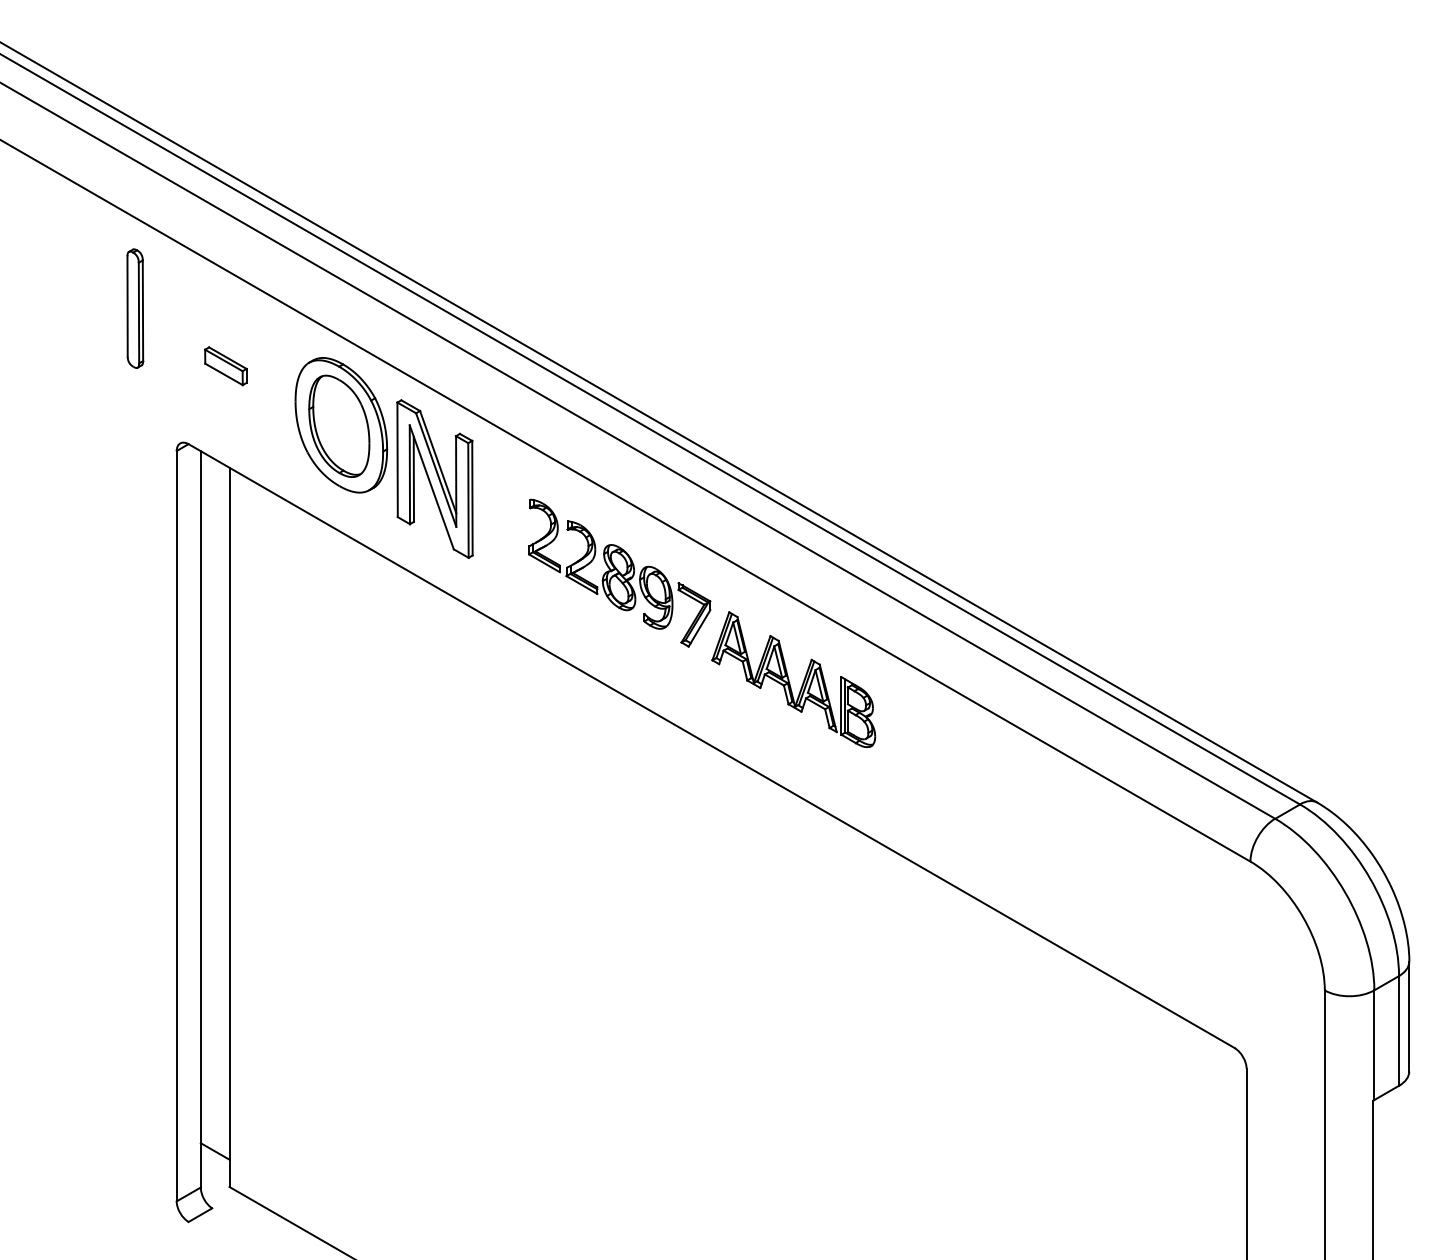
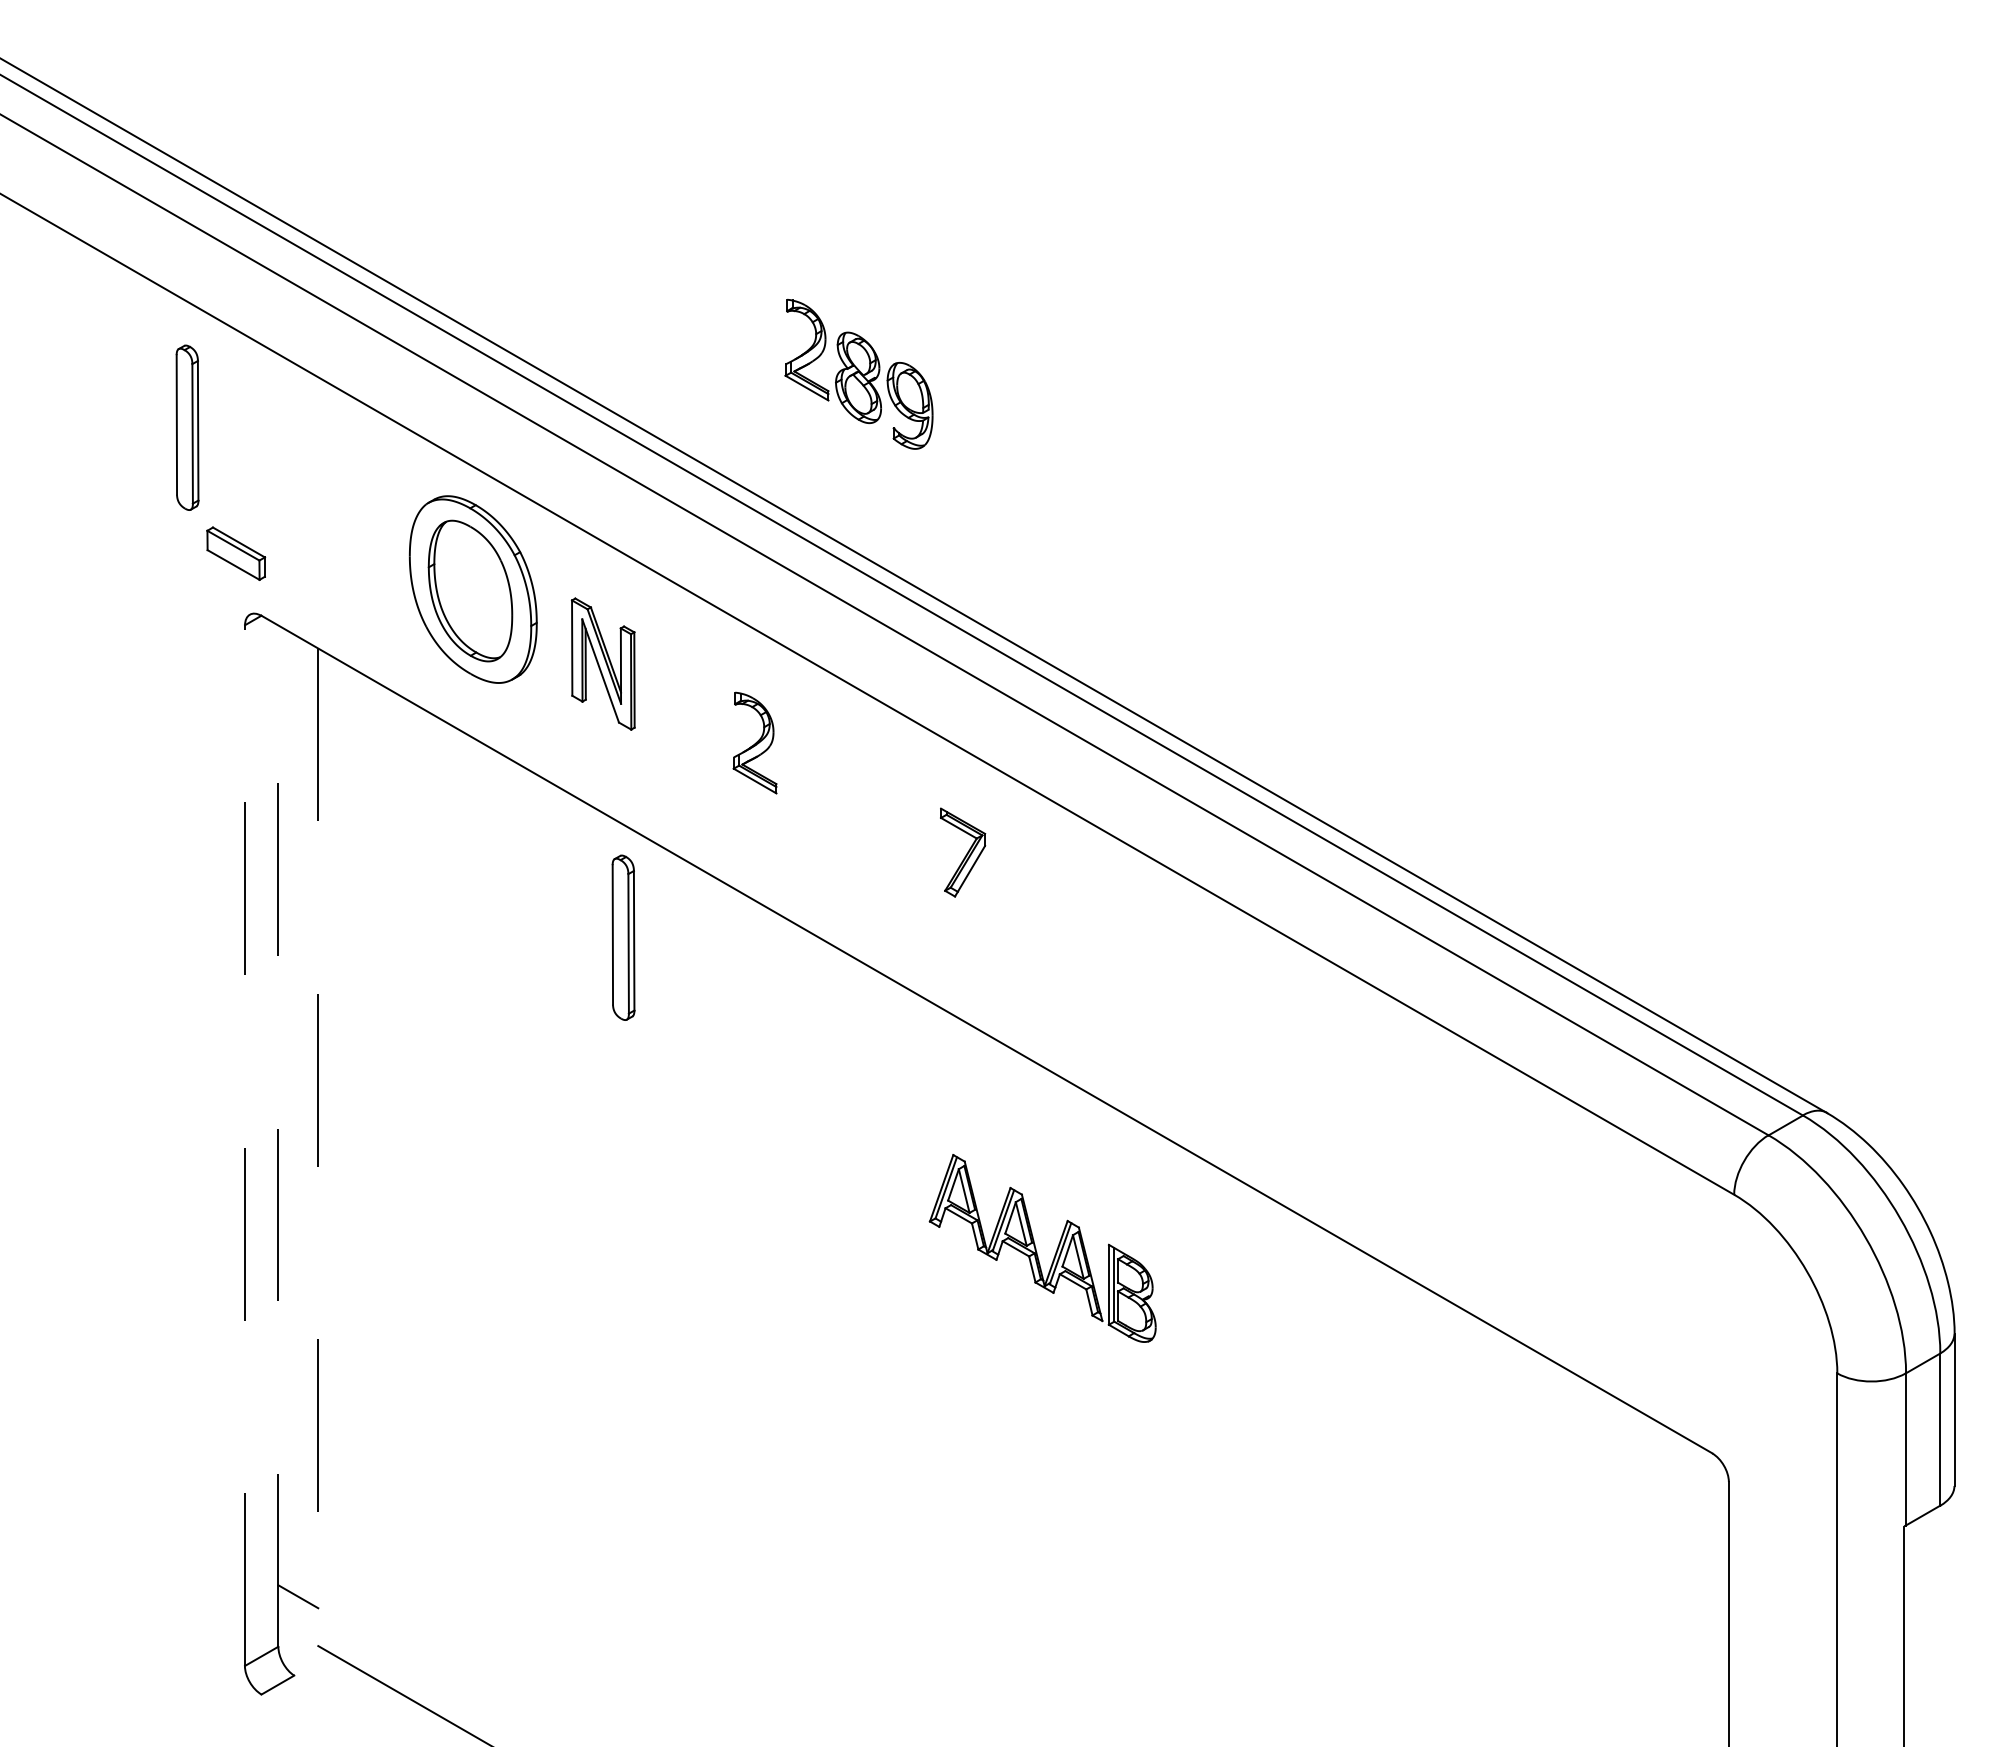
part: (226, 366) -> (236, 553), moved
part: (435, 478) -> (603, 663), size x0.6
part: (619, 575) -> (858, 374), moved
part: (449, 676) -> (623, 937), added
part: (793, 679) -> (1042, 1248), moved
line: (200, 819) -> (278, 1136), solid -> dashed
line: (177, 826) -> (245, 1145), solid -> dashed
line: (229, 827) -> (318, 1147), solid -> dashed

